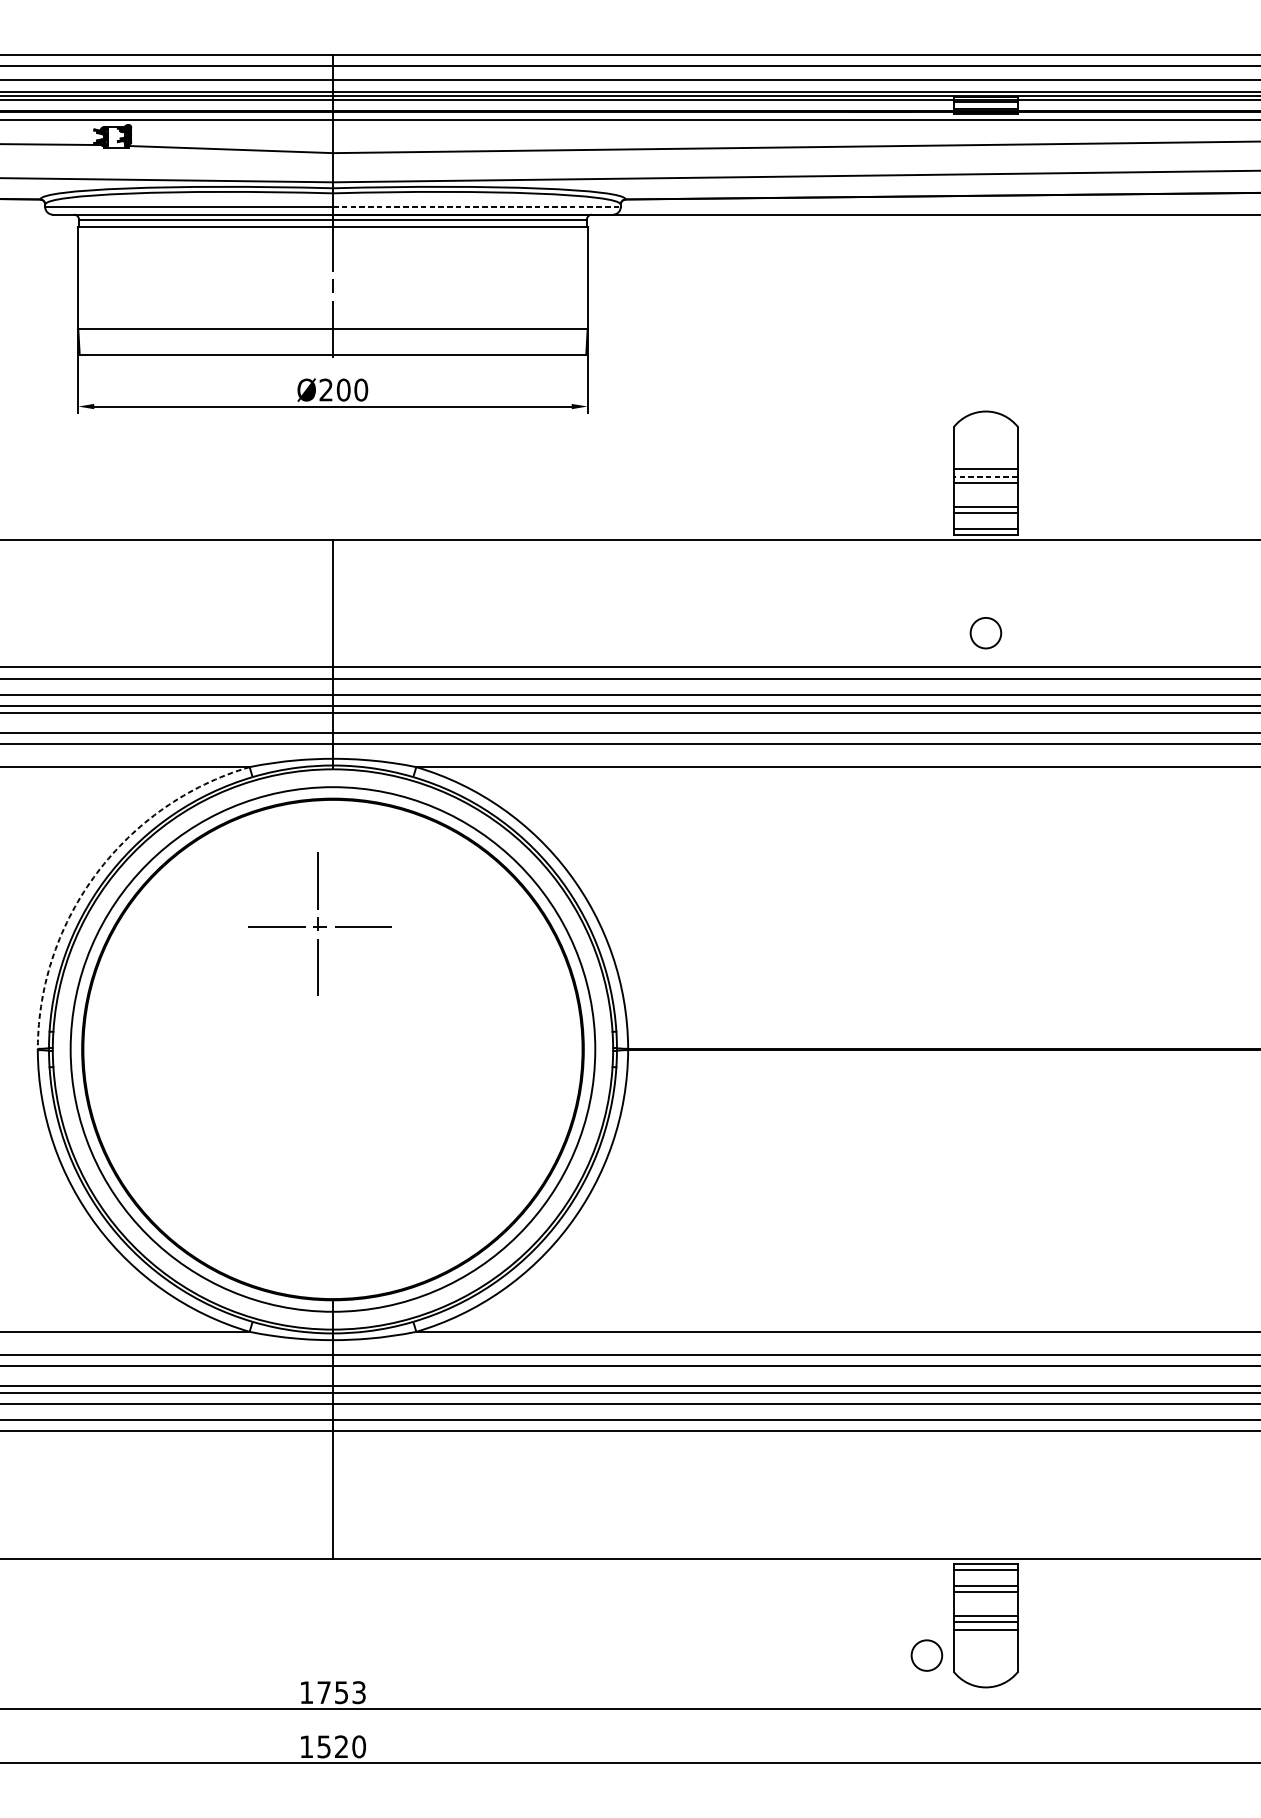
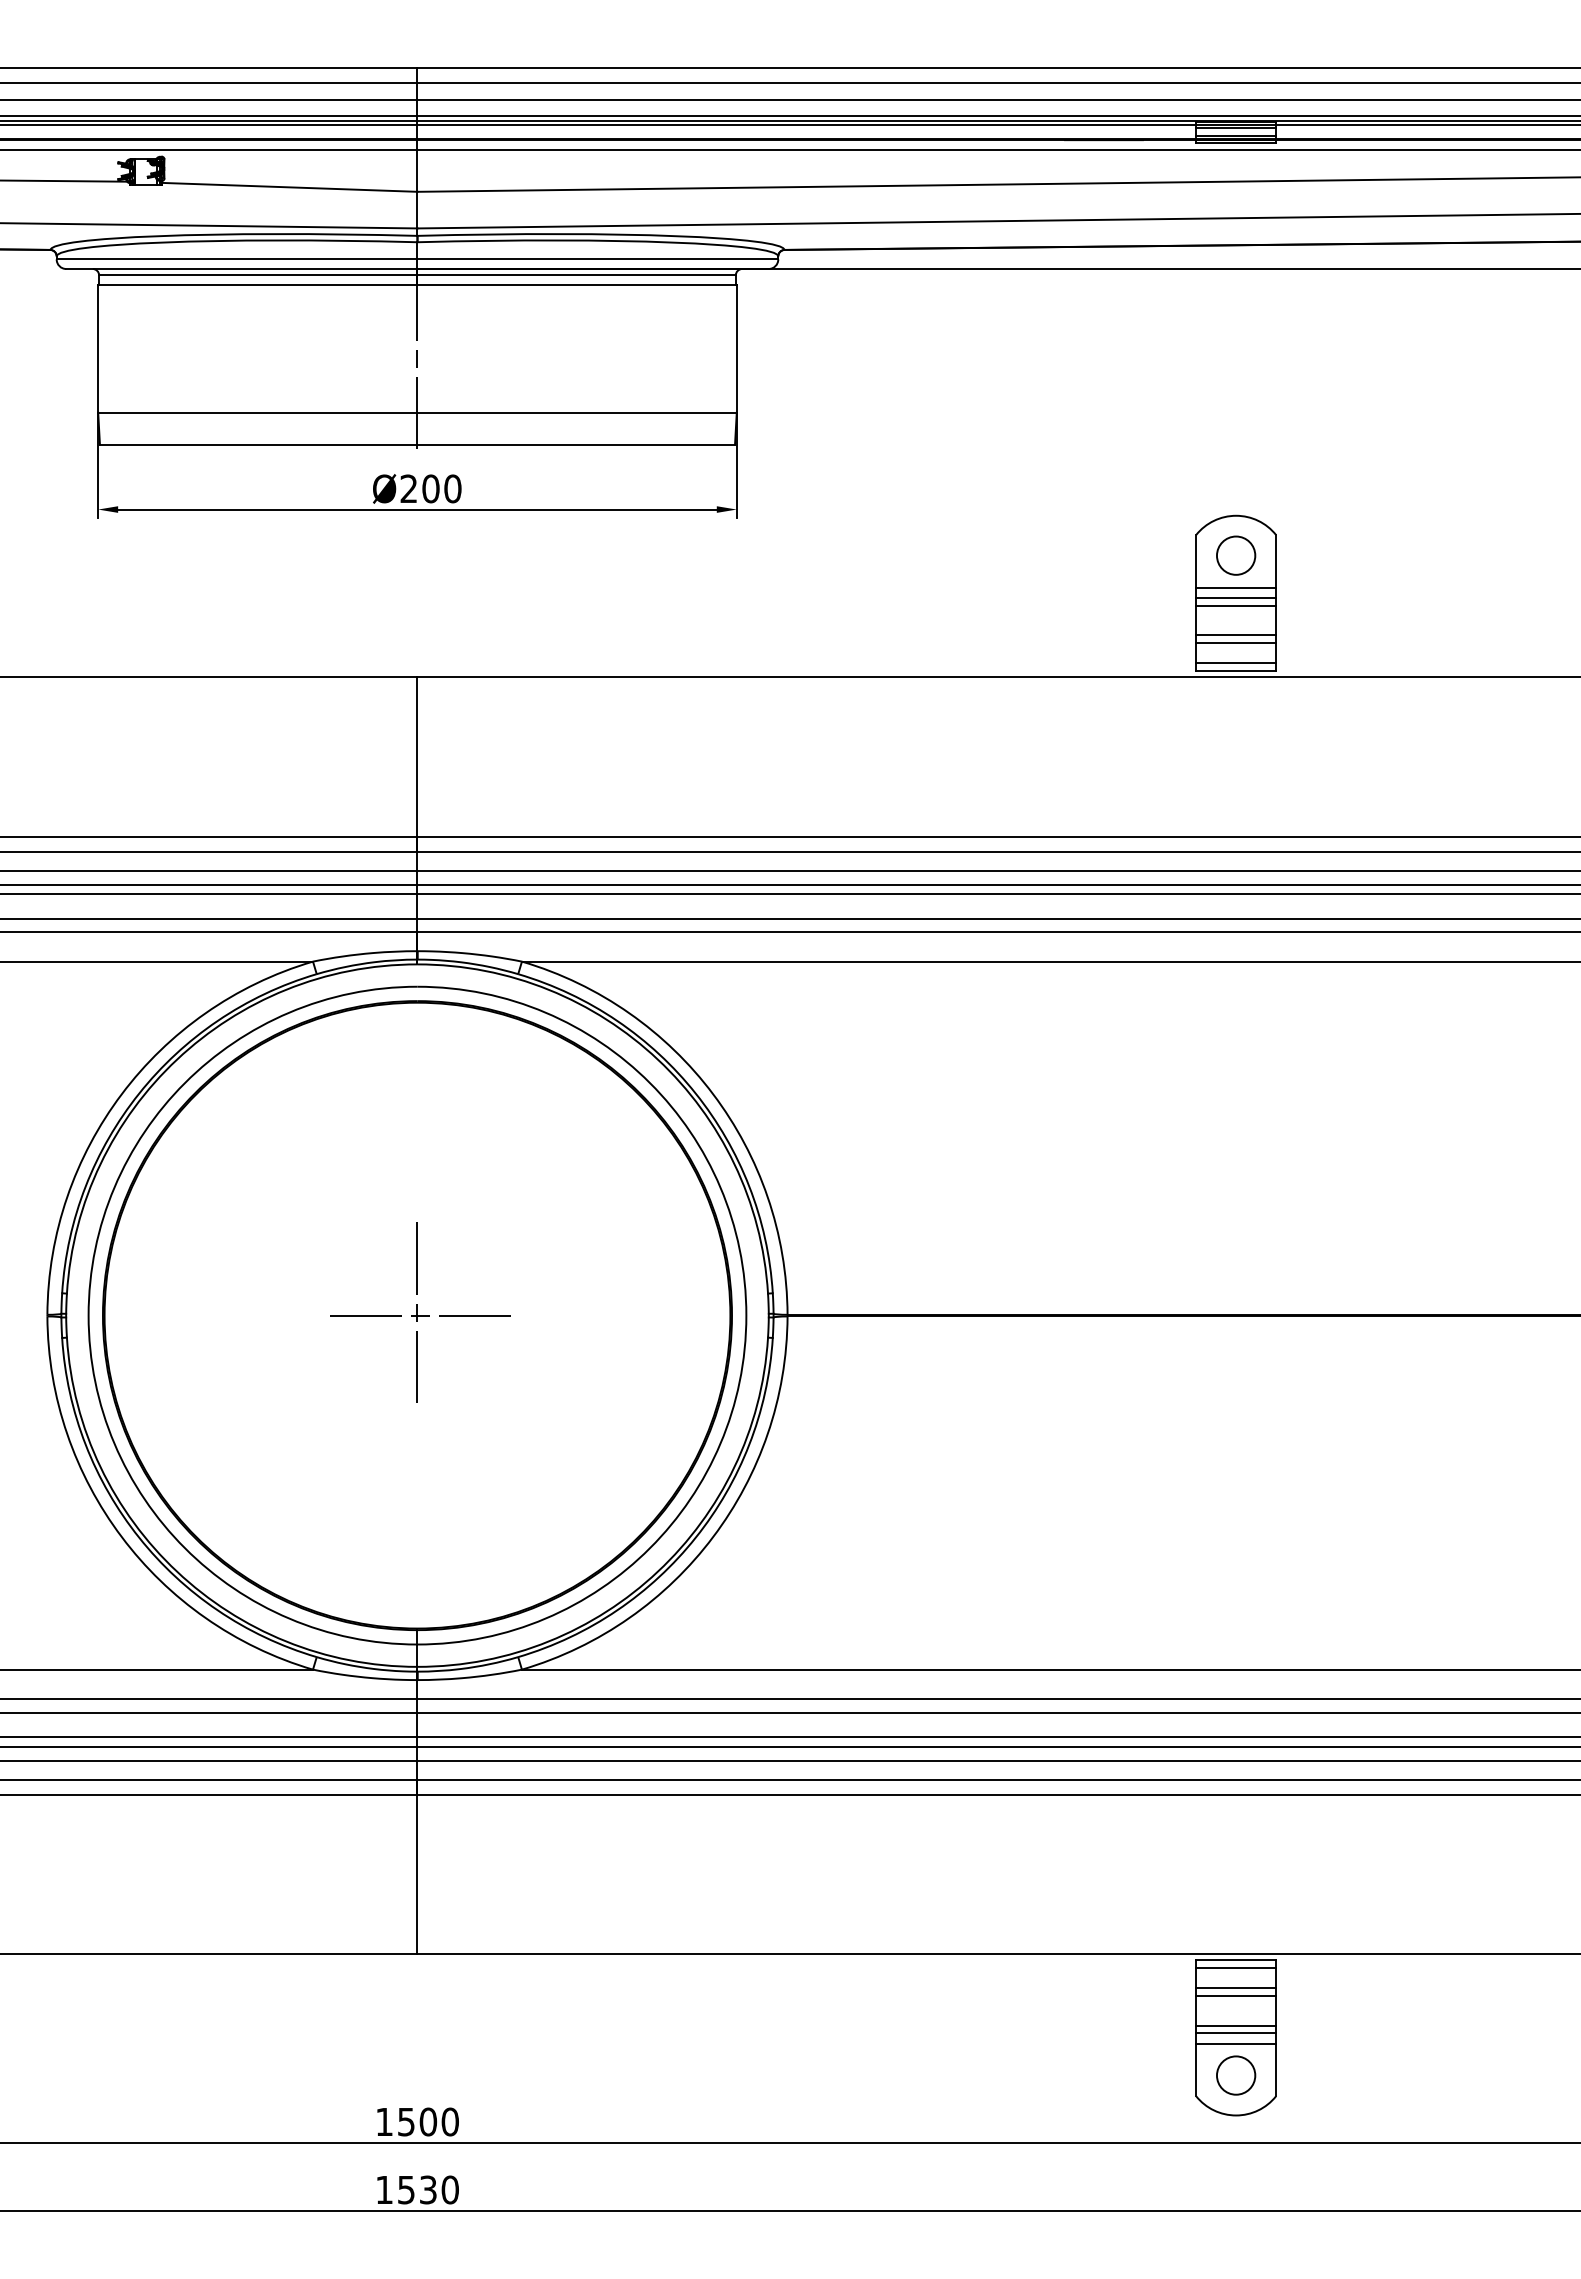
line: (477, 207) -> (598, 259), dashed -> solid
line: (986, 476) -> (1236, 597), dashed -> solid
circle: (986, 633) -> (1236, 555), moved
arc: (96, 873) -> (121, 1094), dashed -> solid
part: (320, 924) -> (420, 1312), moved
circle: (927, 1655) -> (1236, 2075), moved
text: (341, 1692) -> (428, 2121), 1753 -> 1500
text: (341, 1746) -> (428, 2189), 1520 -> 1530

